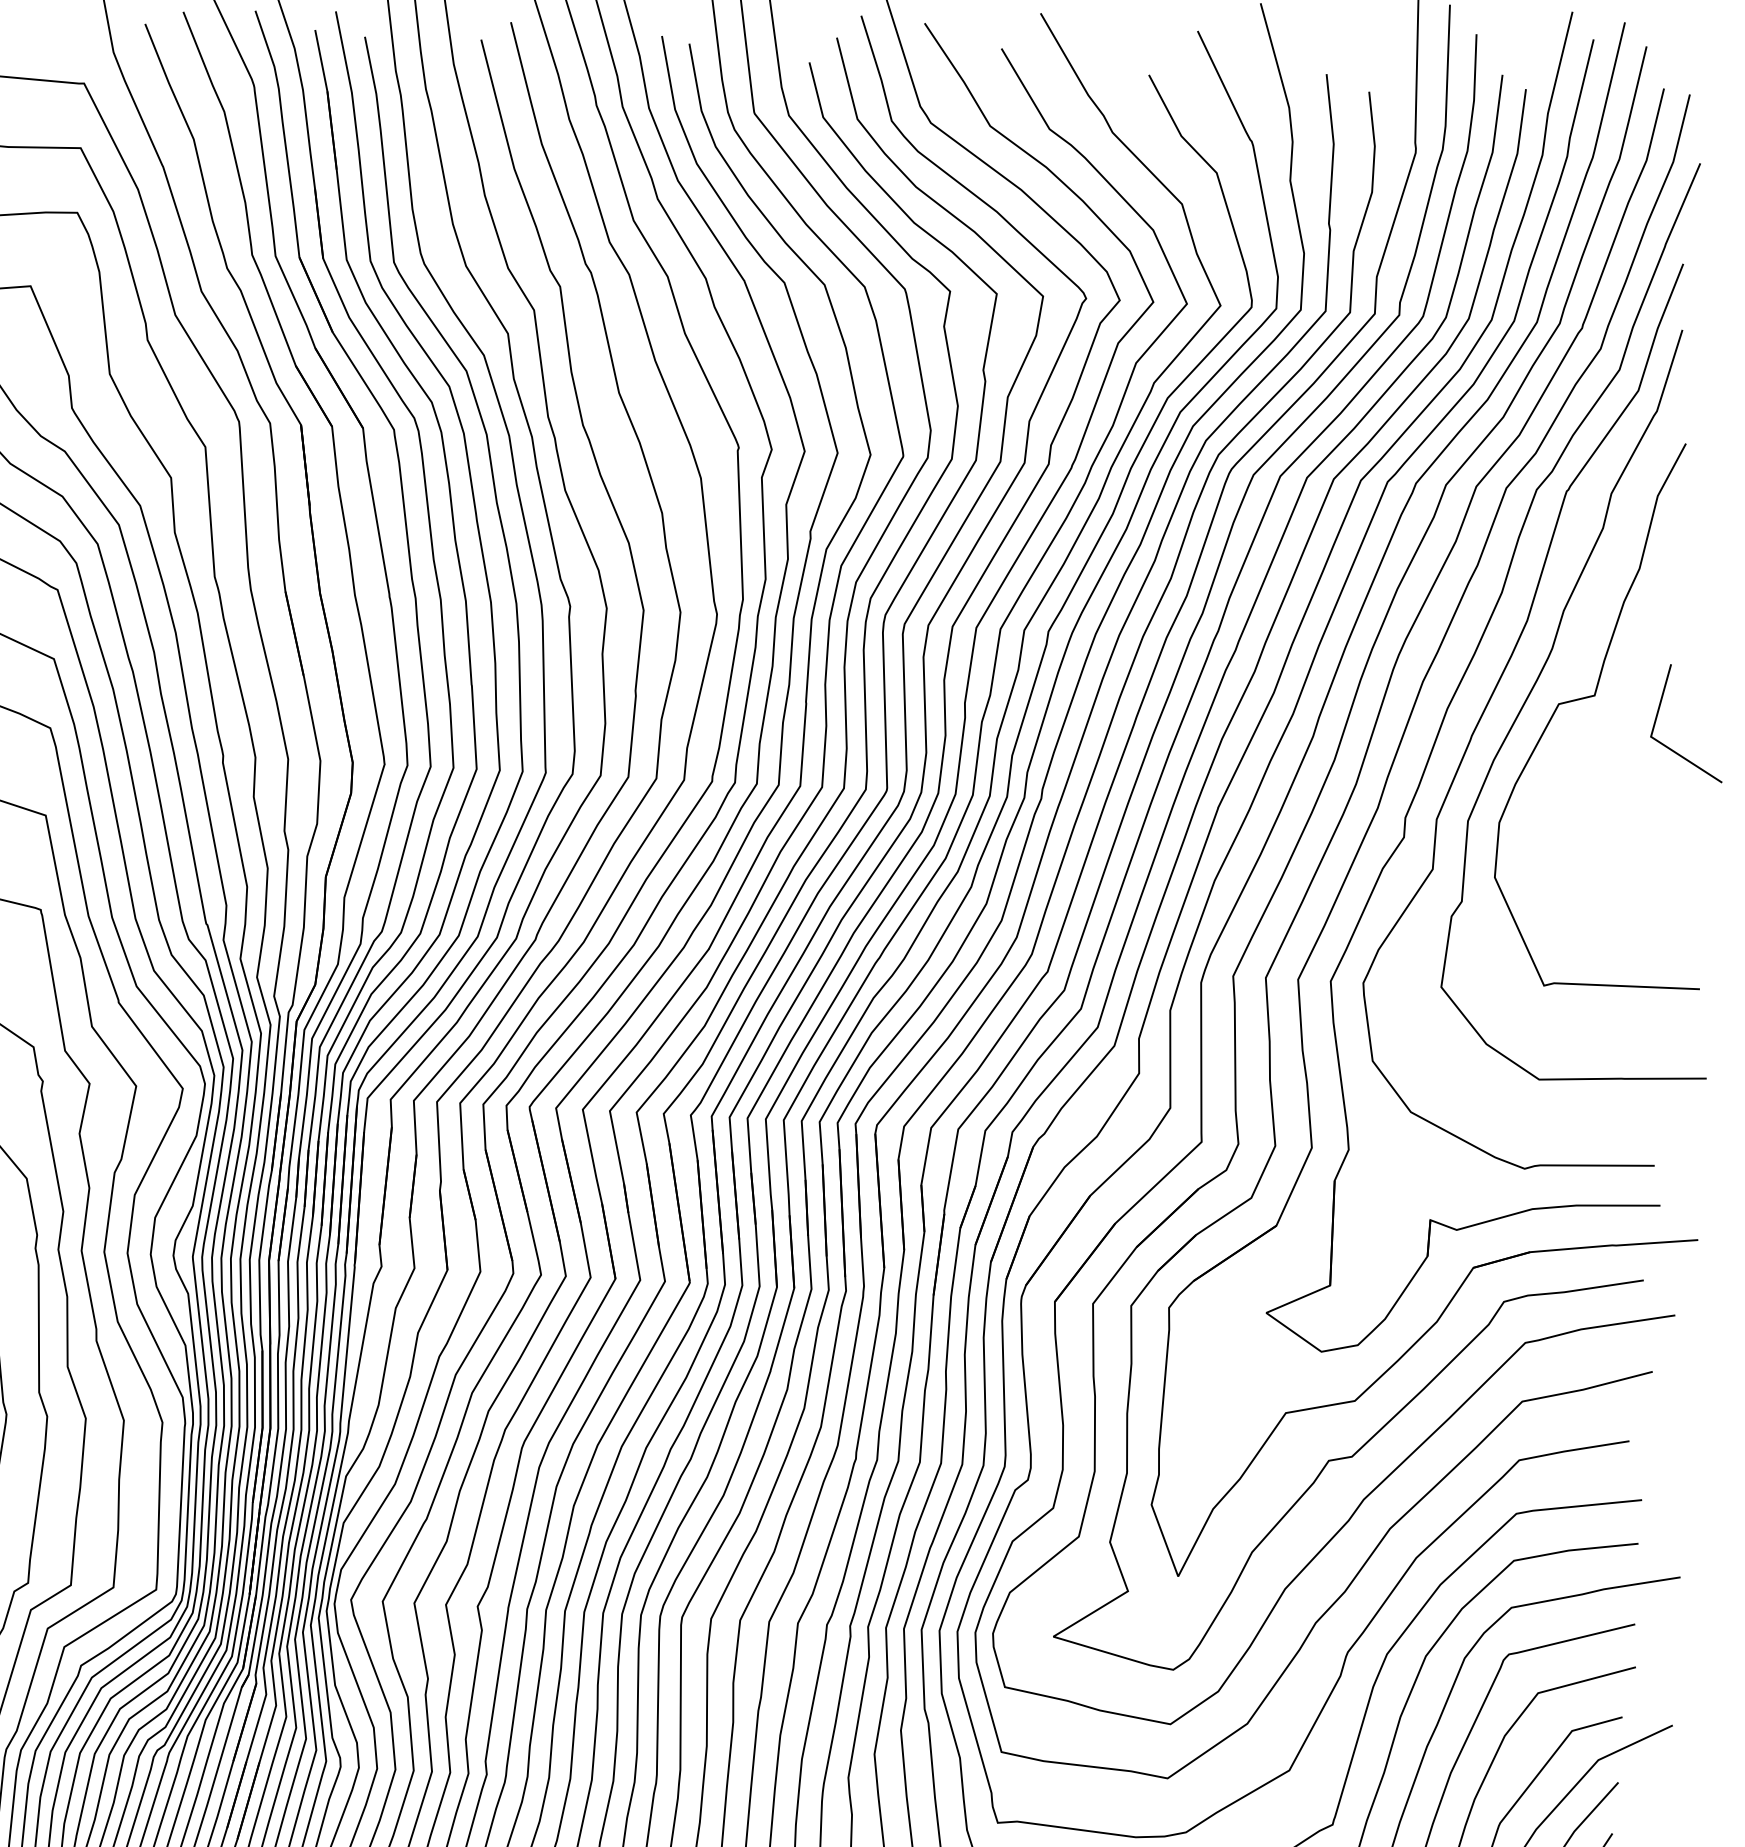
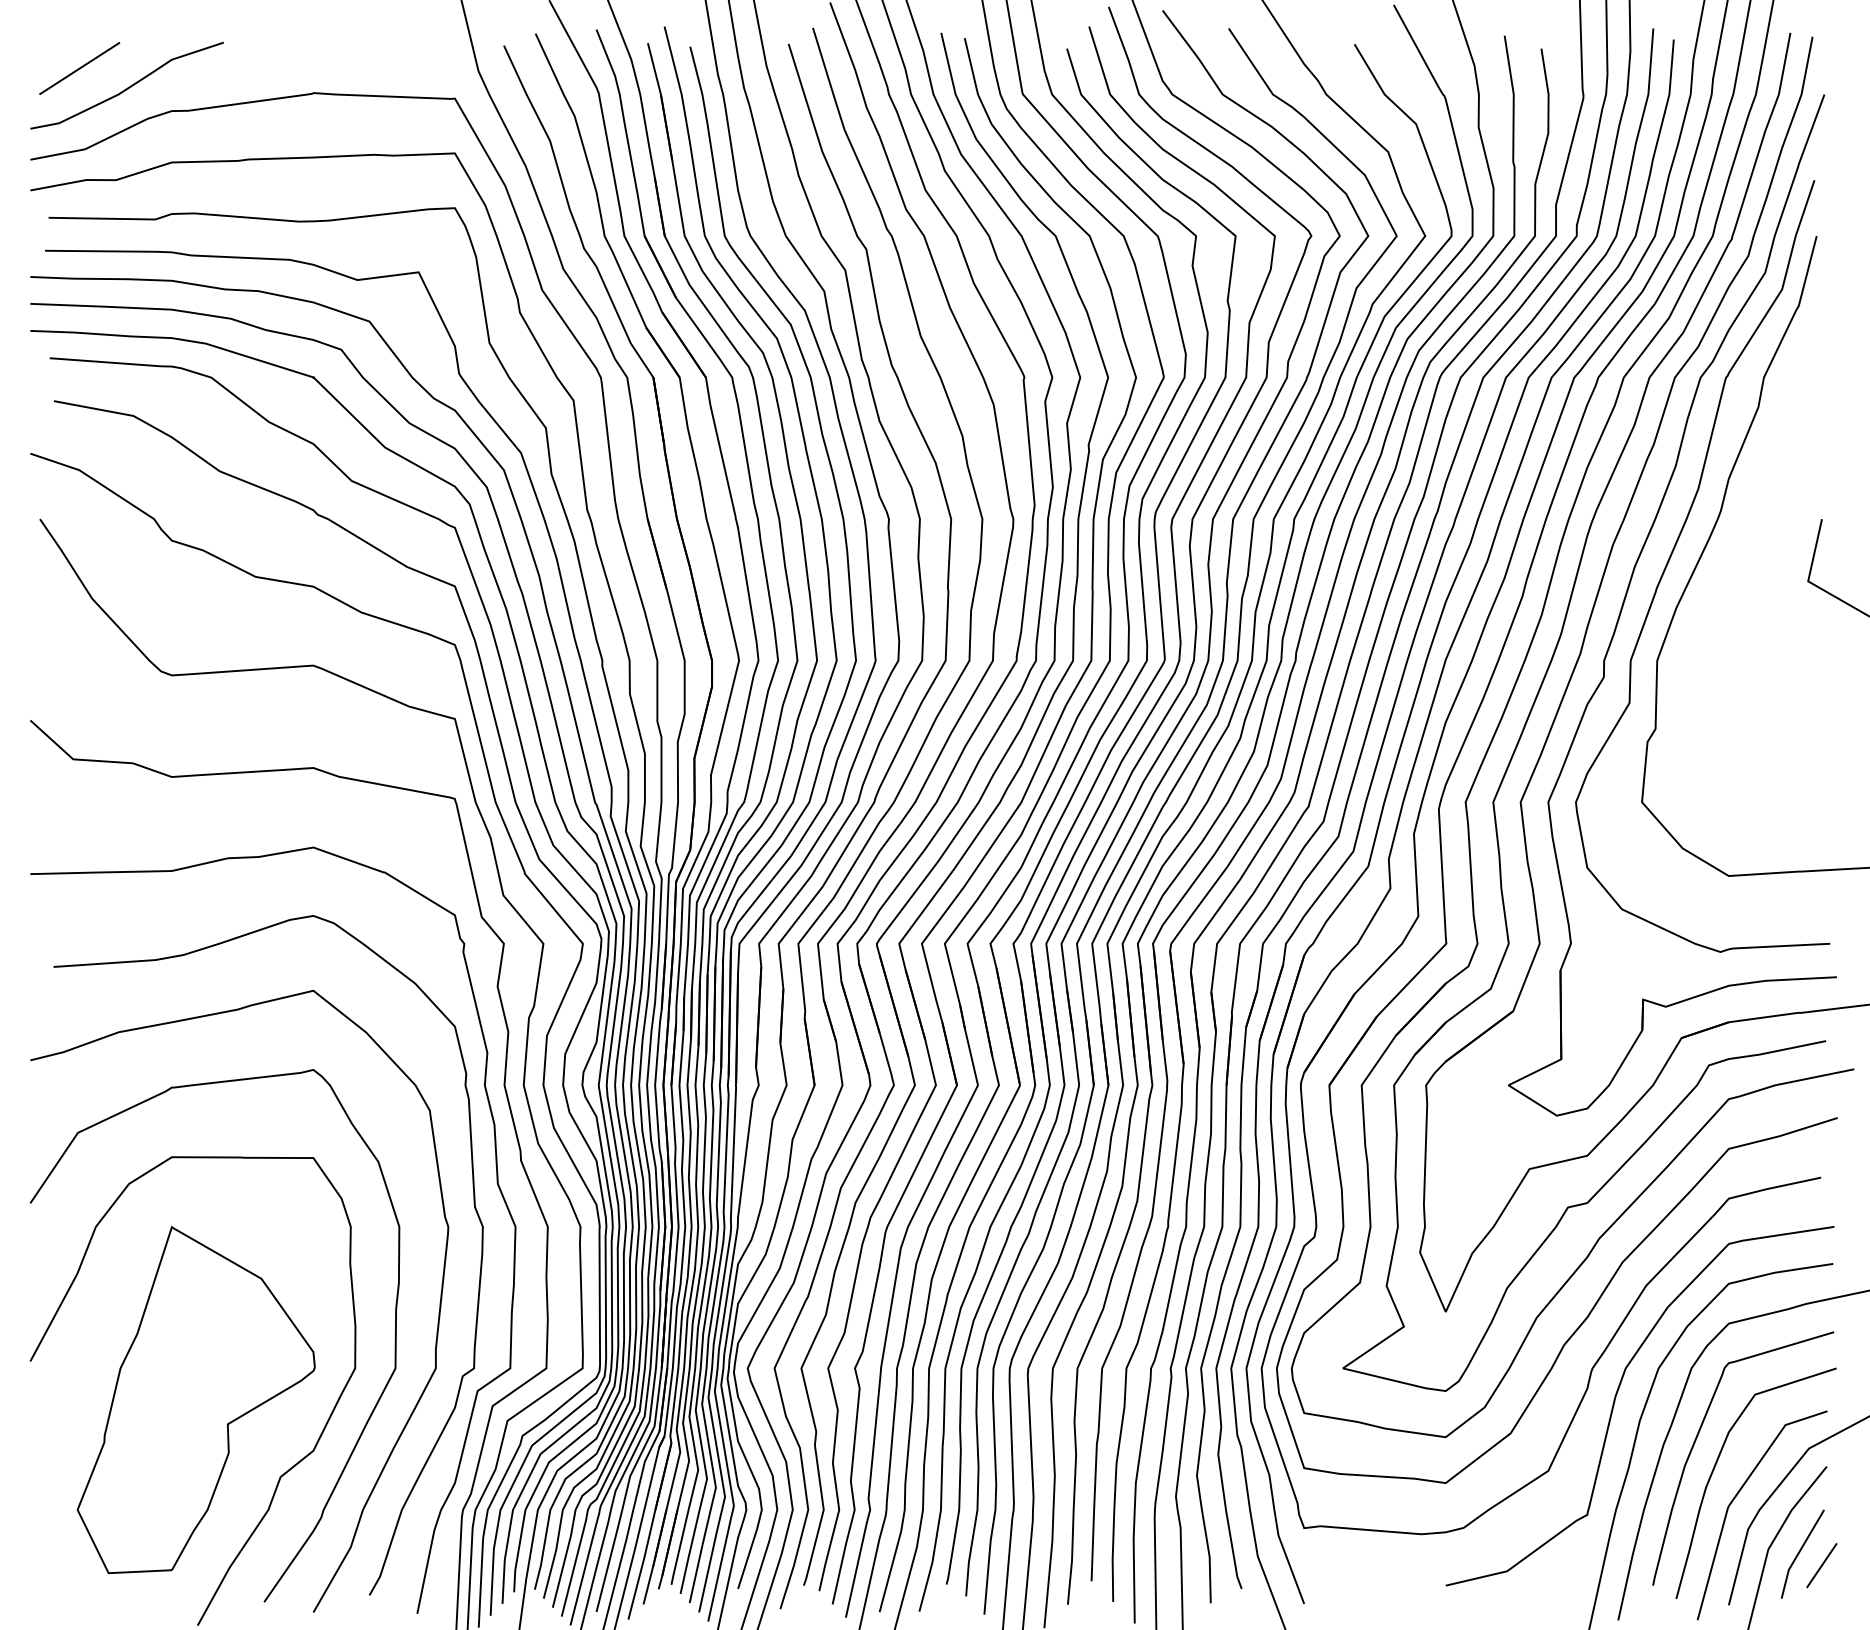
curve: (1595, 696) -> (1759, 549), removed

